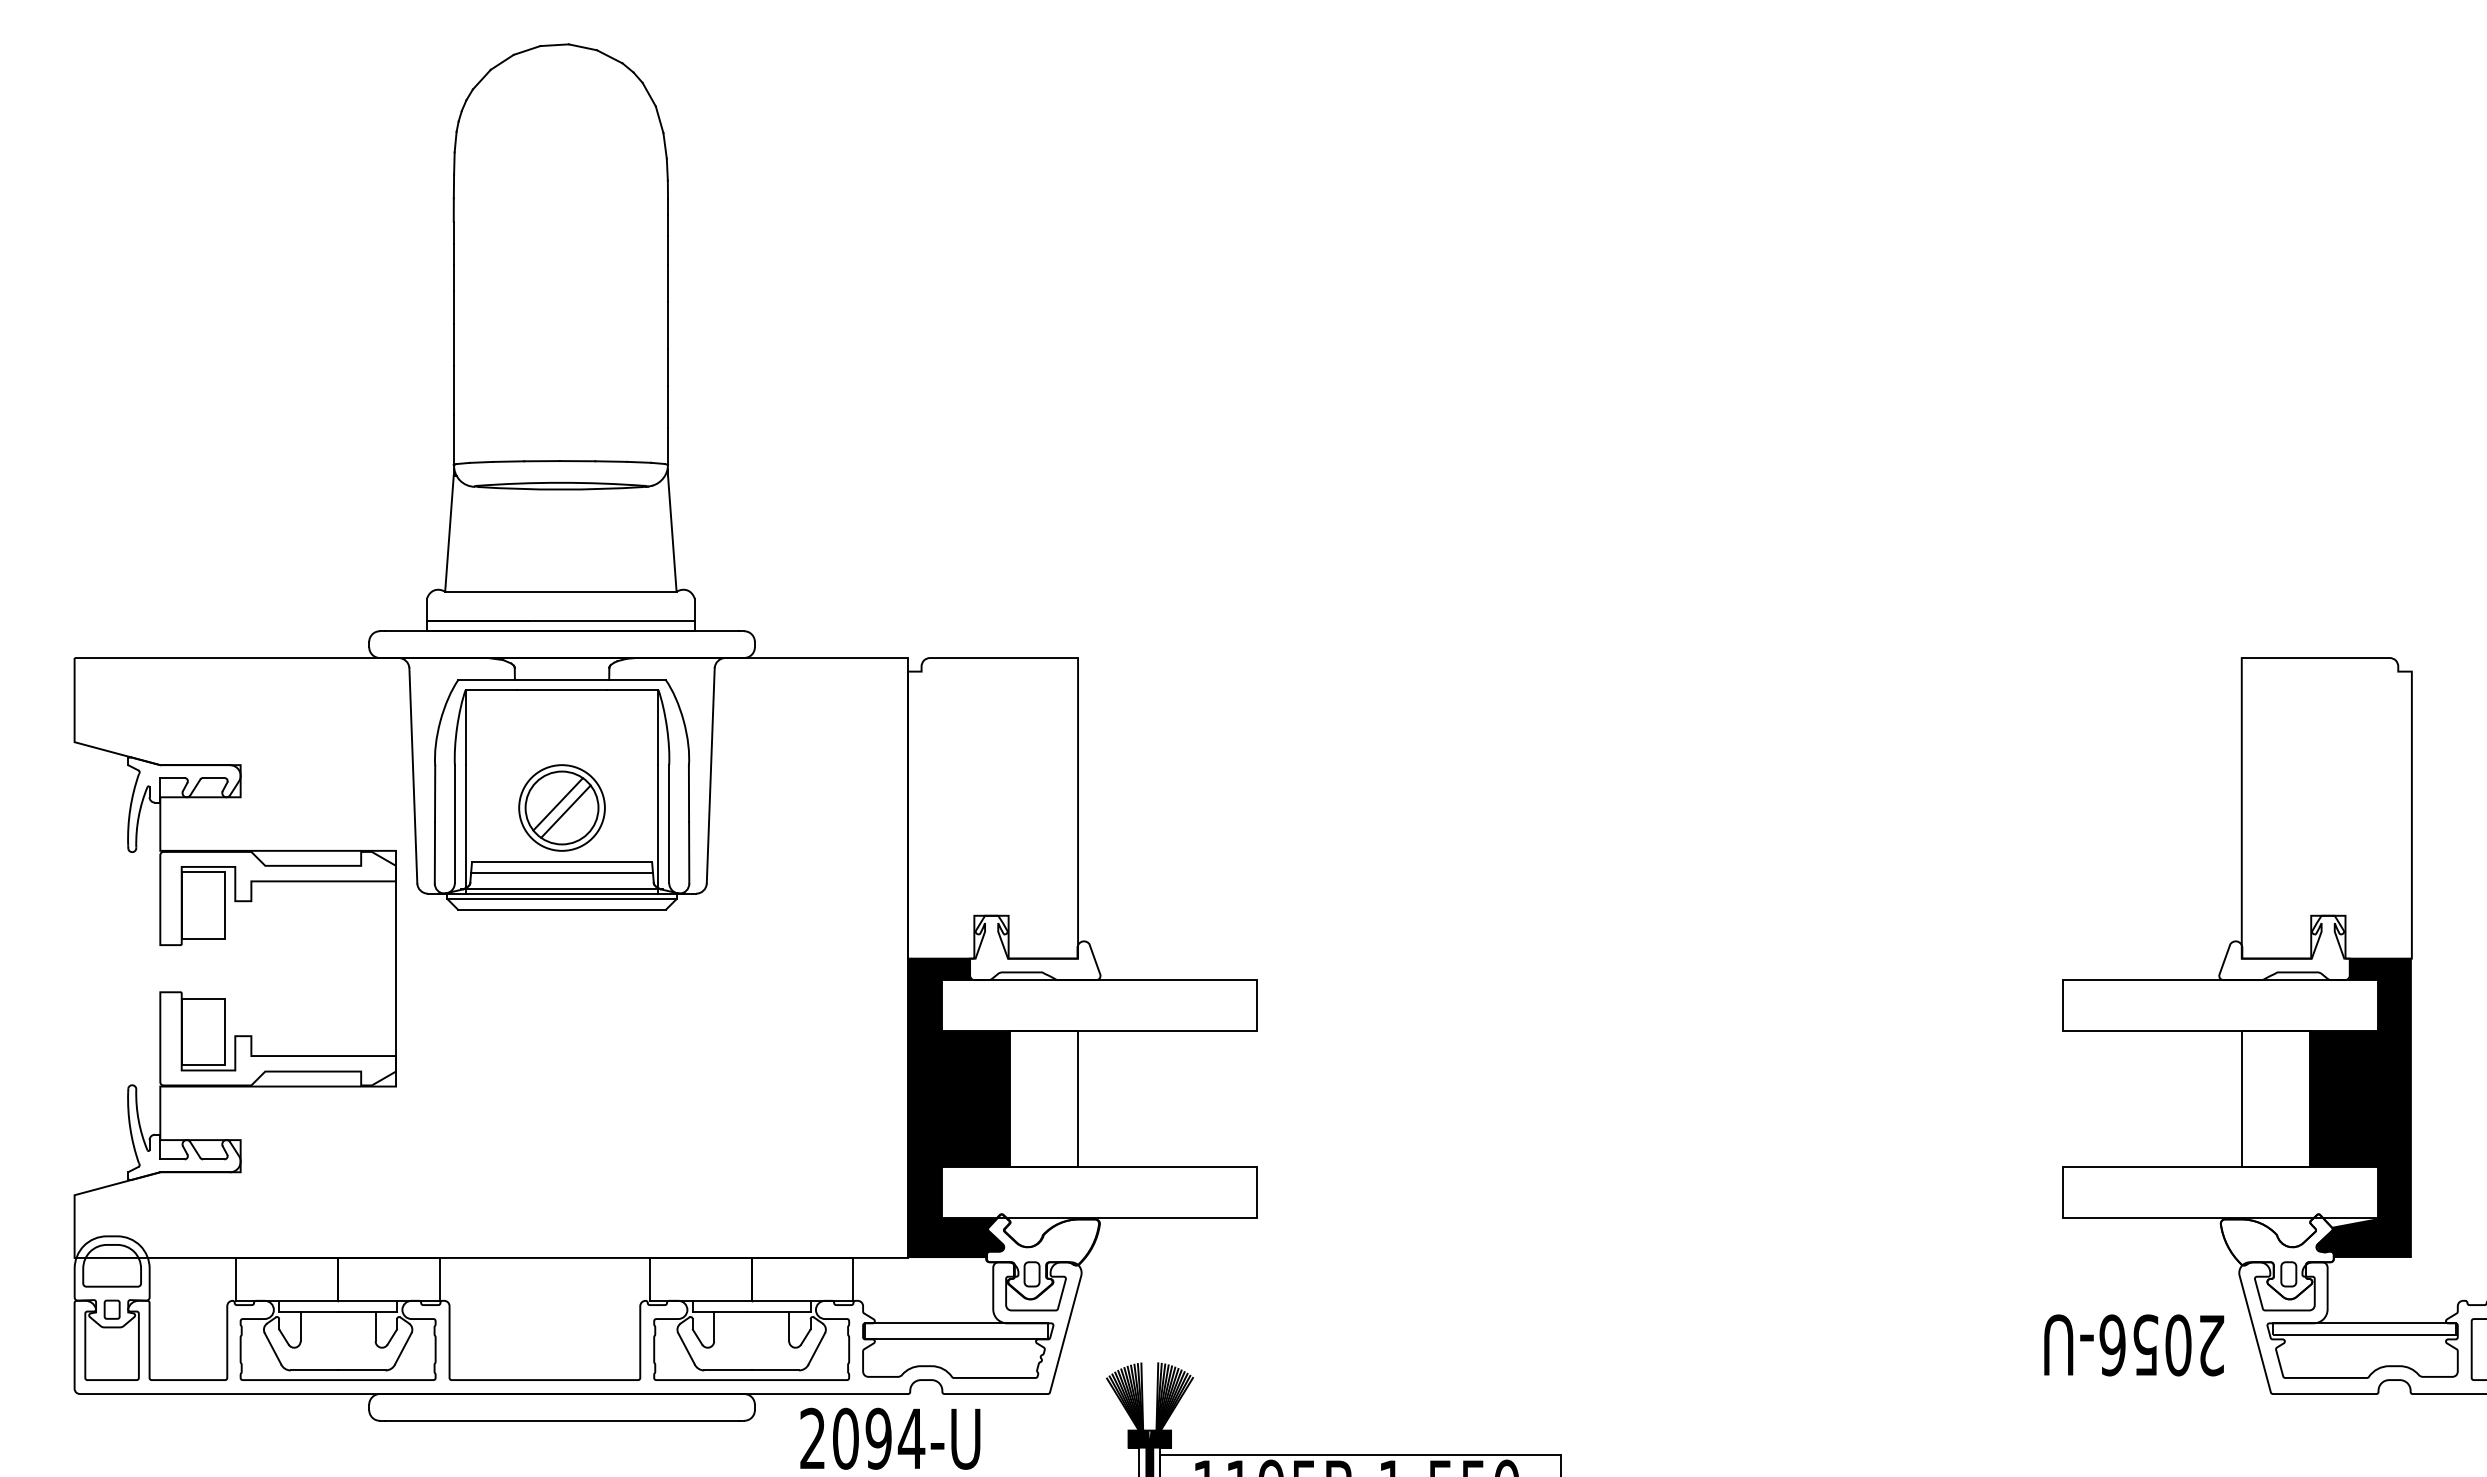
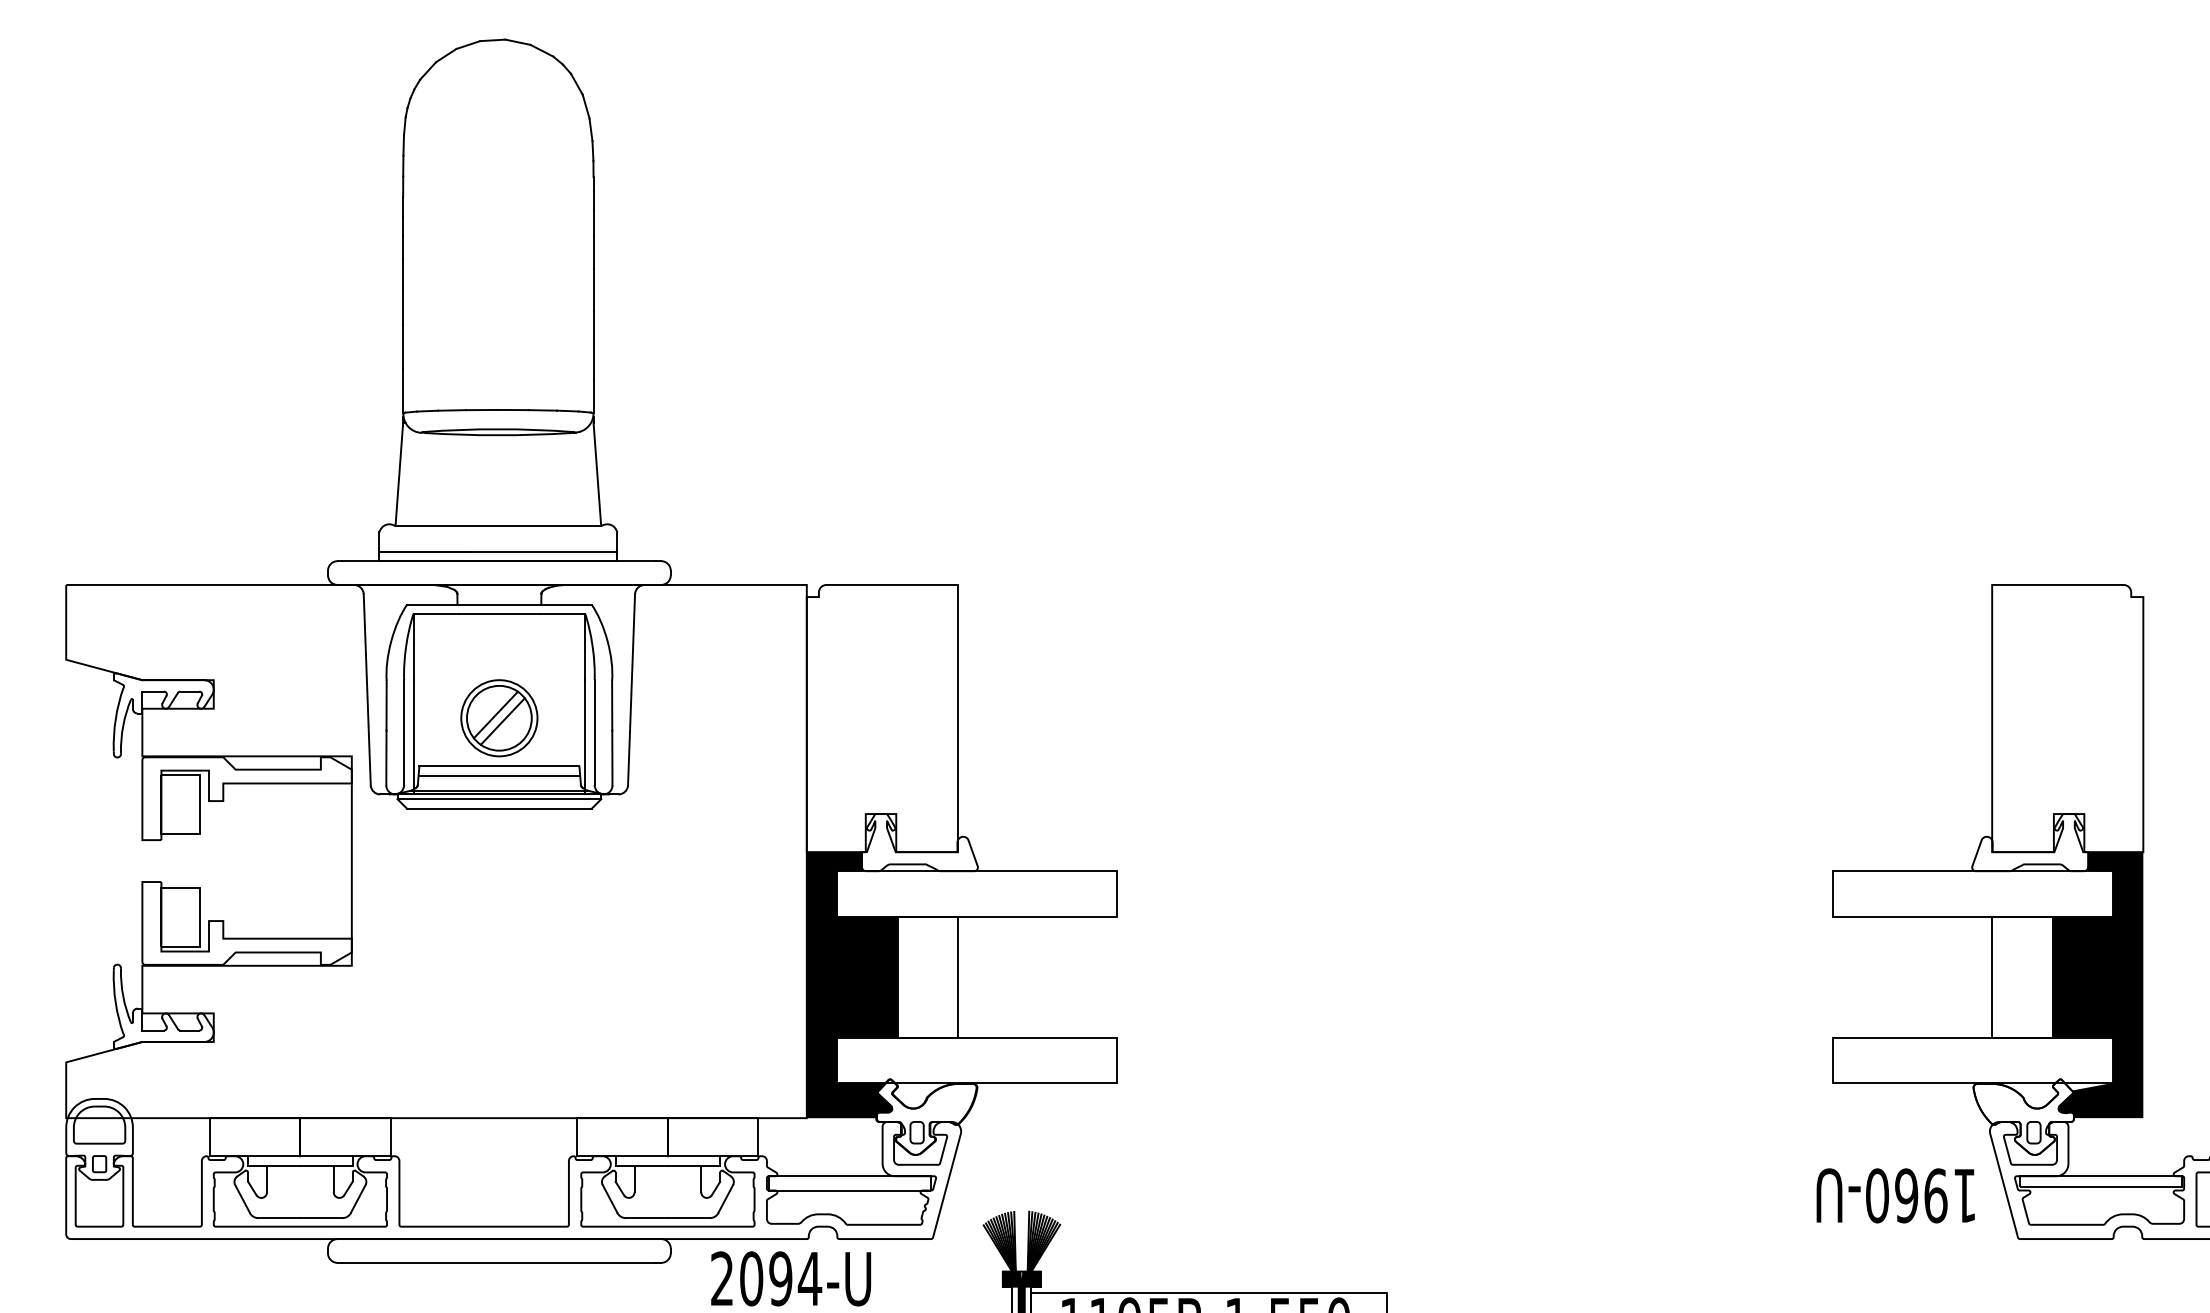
text: (2161, 1345) -> (1920, 1195), 2056-U -> 1960-U

